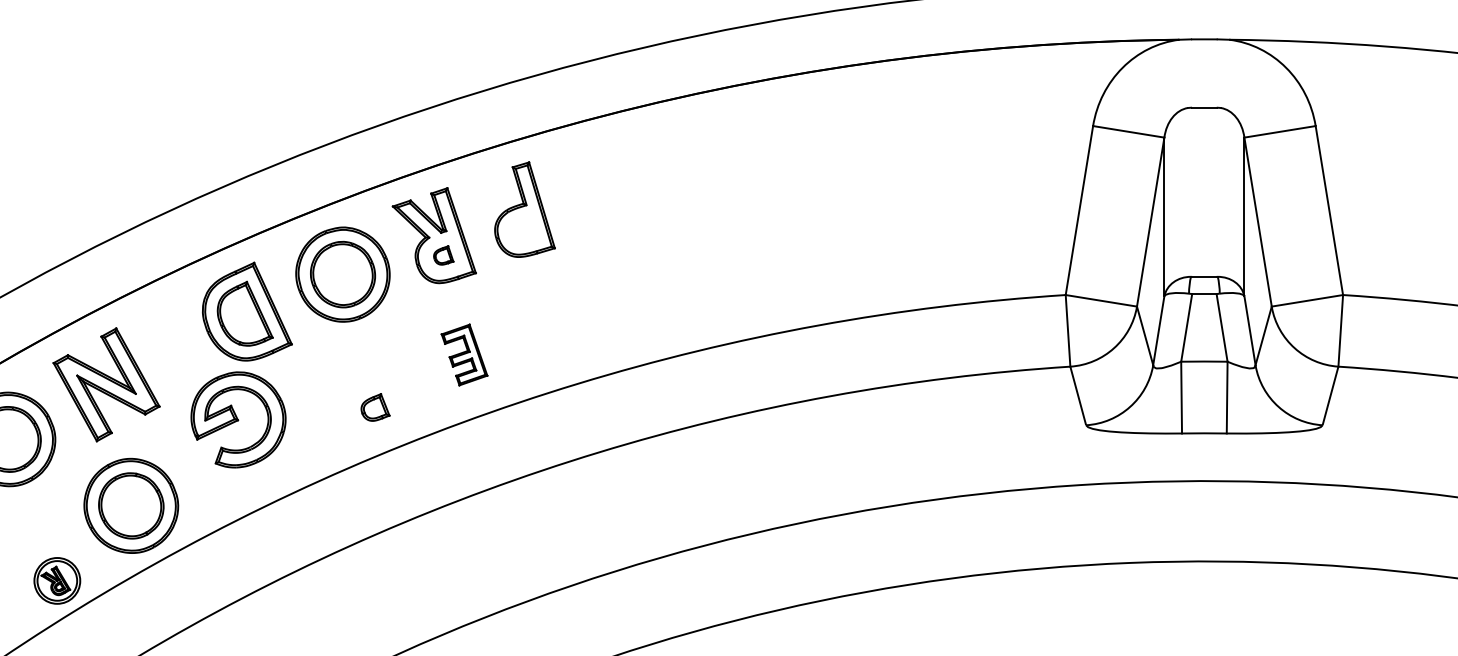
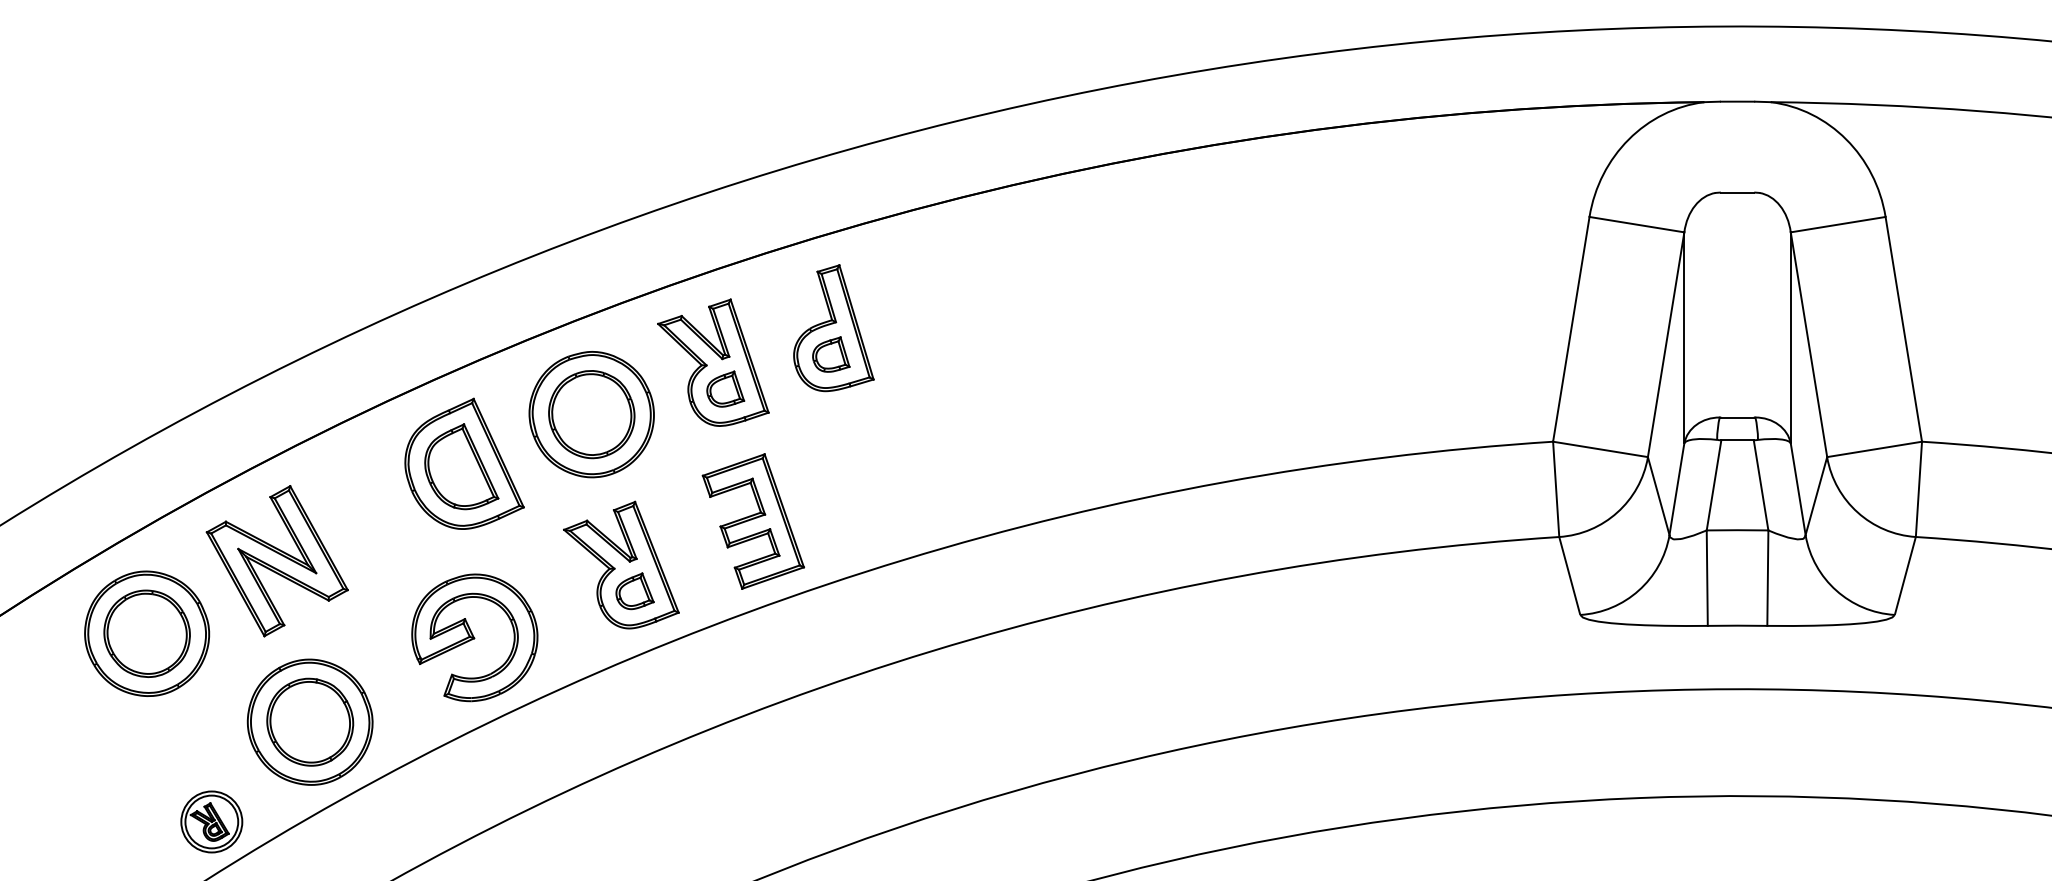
part: (523, 229) -> (831, 354), added
part: (443, 255) -> (725, 388), size x1.43
part: (464, 355) -> (753, 521), size x1.67
part: (365, 387) -> (621, 564), added
part: (238, 419) -> (474, 637), moved

